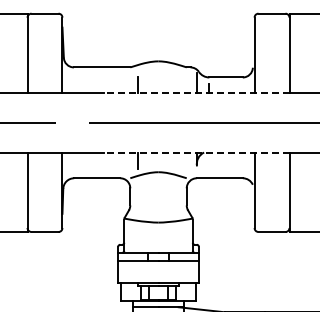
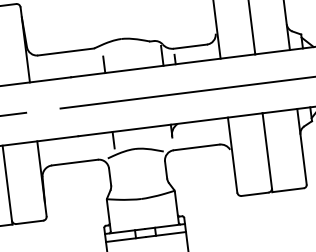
line: (196, 93) -> (163, 66), dashed -> solid
line: (196, 152) -> (170, 124), dashed -> solid

